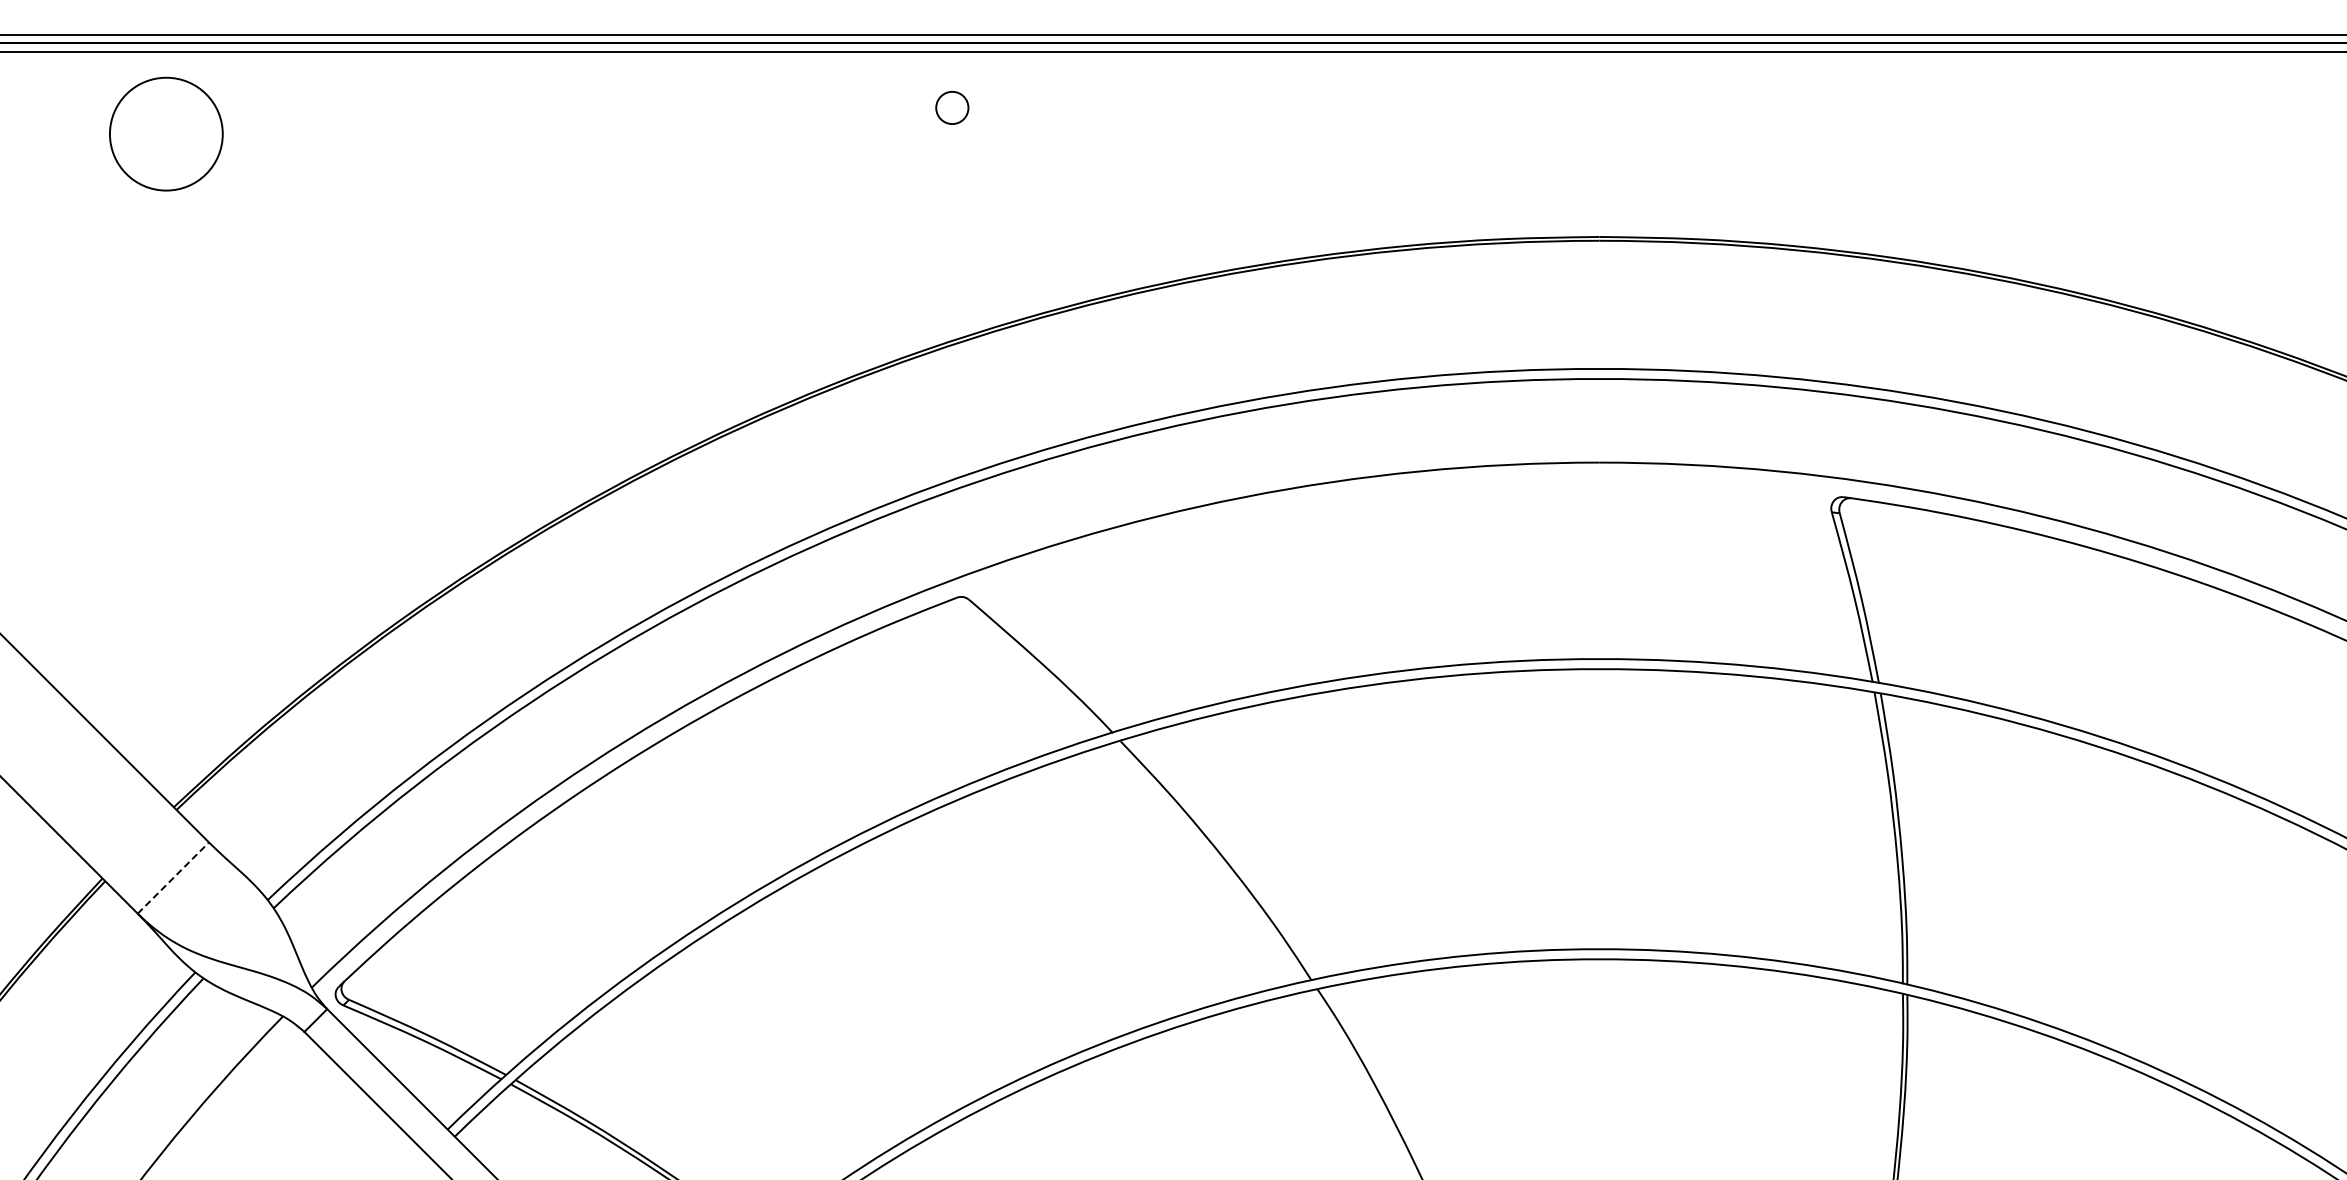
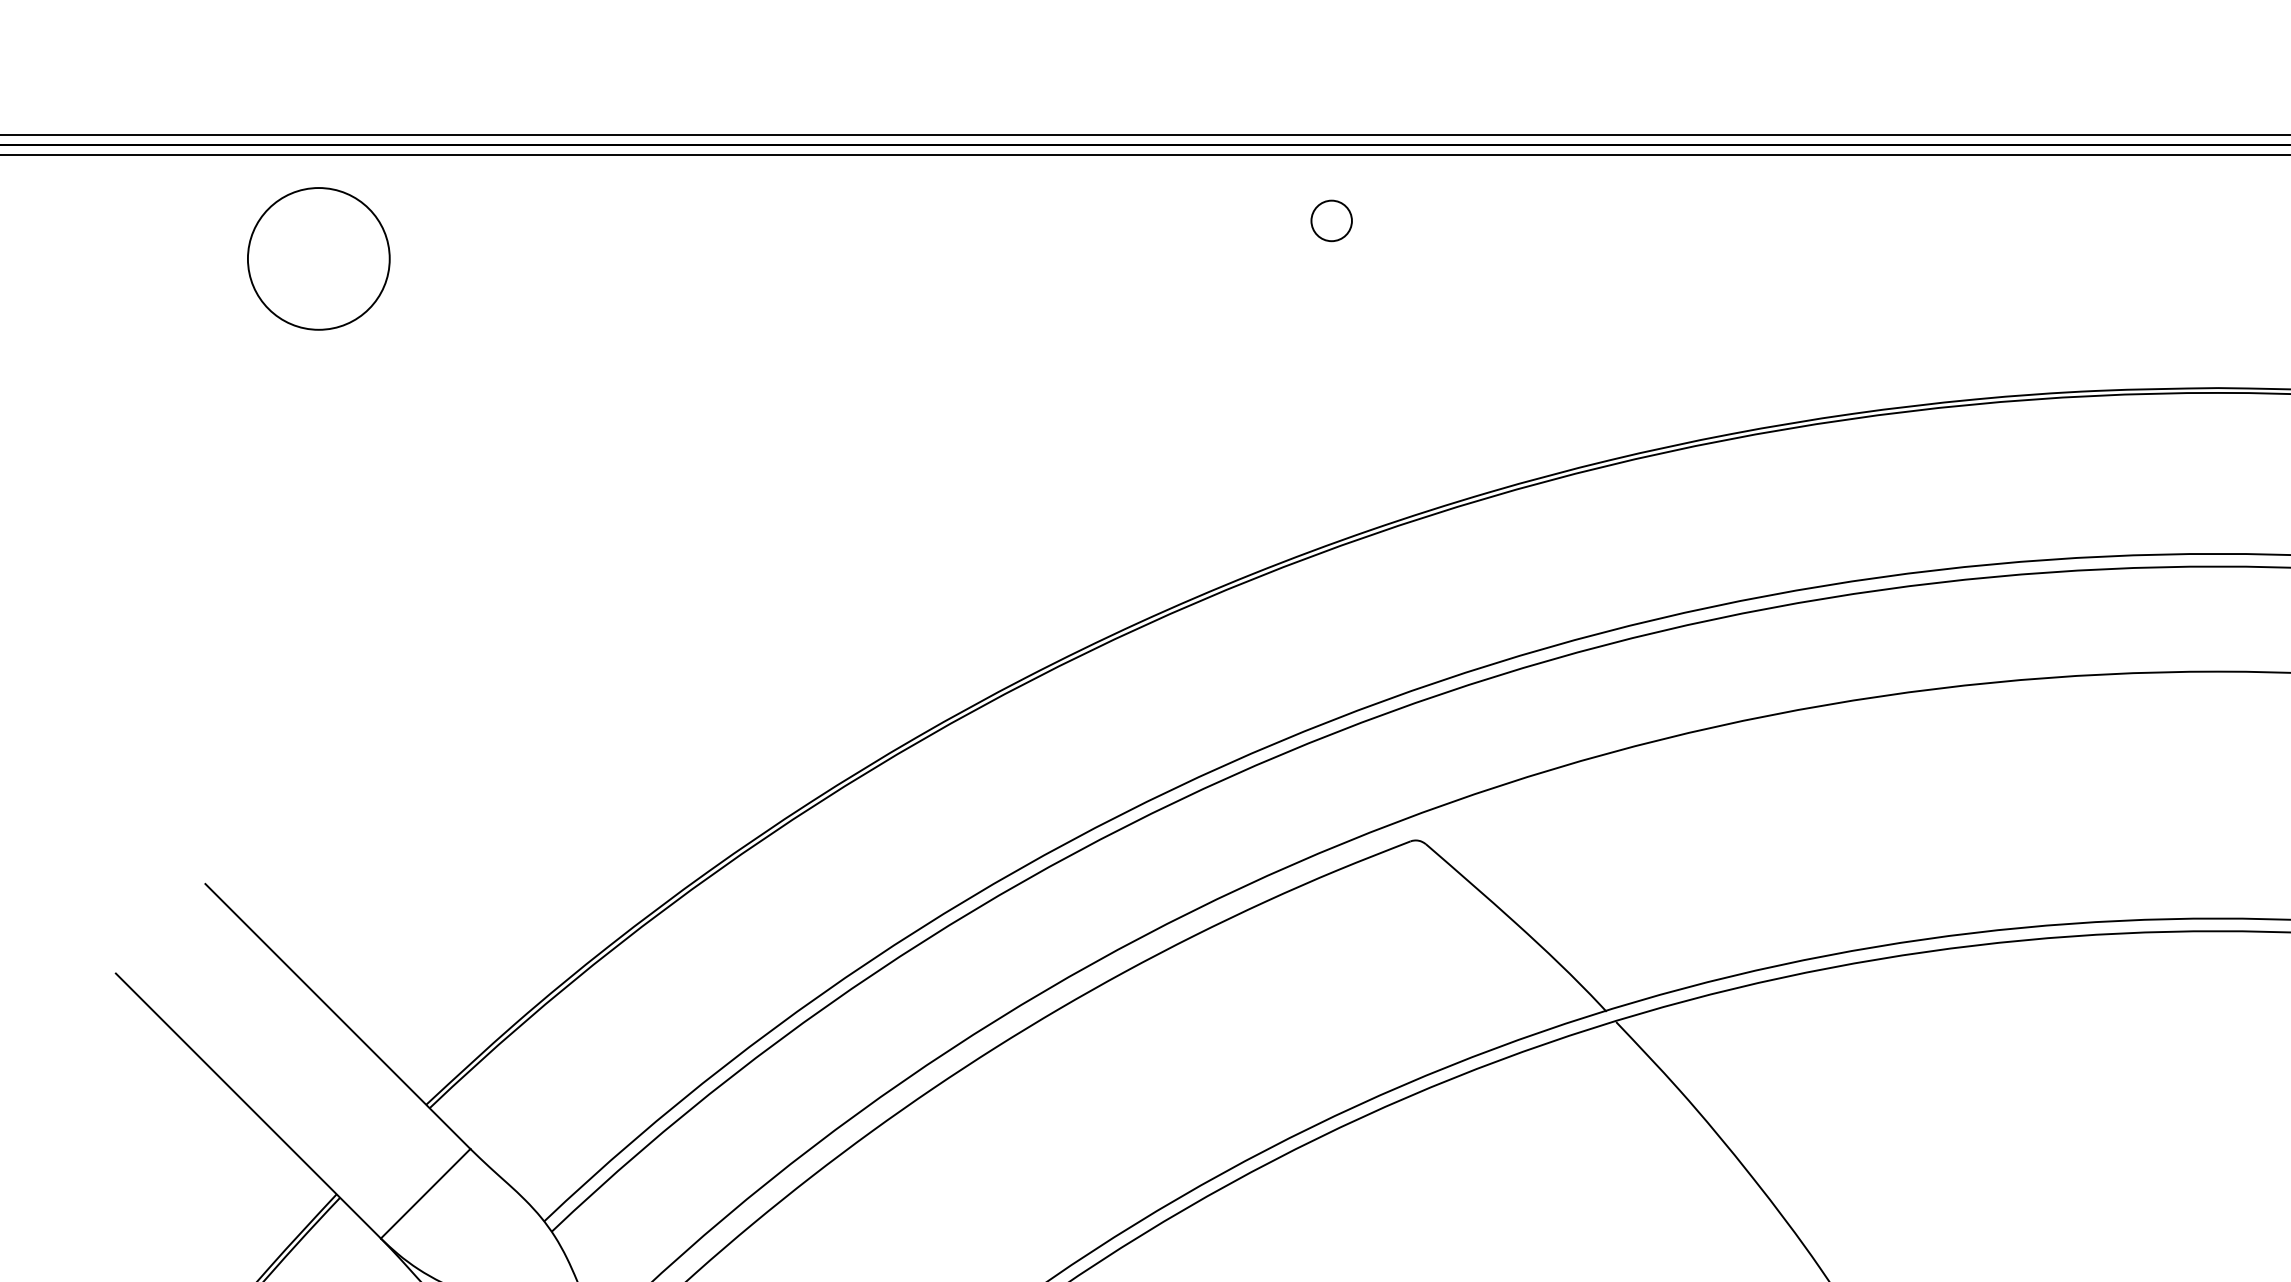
circle: (952, 107) -> (1331, 220), moved
circle: (166, 133) -> (319, 258), moved
line: (173, 877) -> (425, 1193), dashed -> solid

